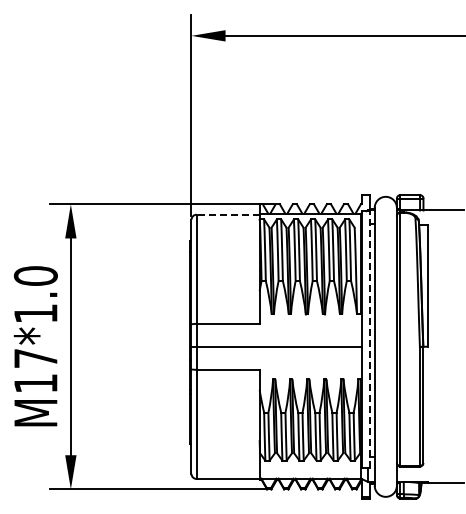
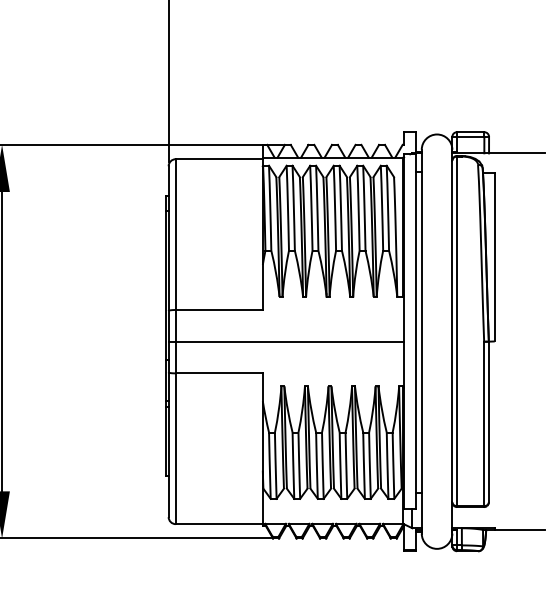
line: (228, 214) -> (219, 158), dashed -> solid
line: (370, 339) -> (415, 331), dashed -> solid

